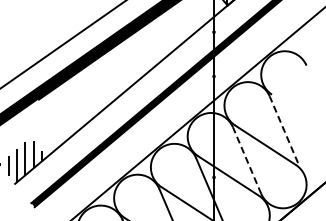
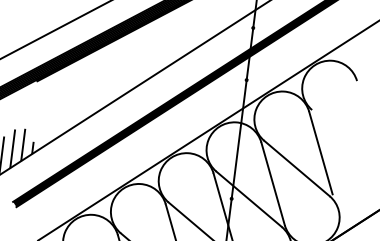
line: (283, 129) -> (320, 152), dashed -> solid
line: (246, 160) -> (272, 183), dashed -> solid

